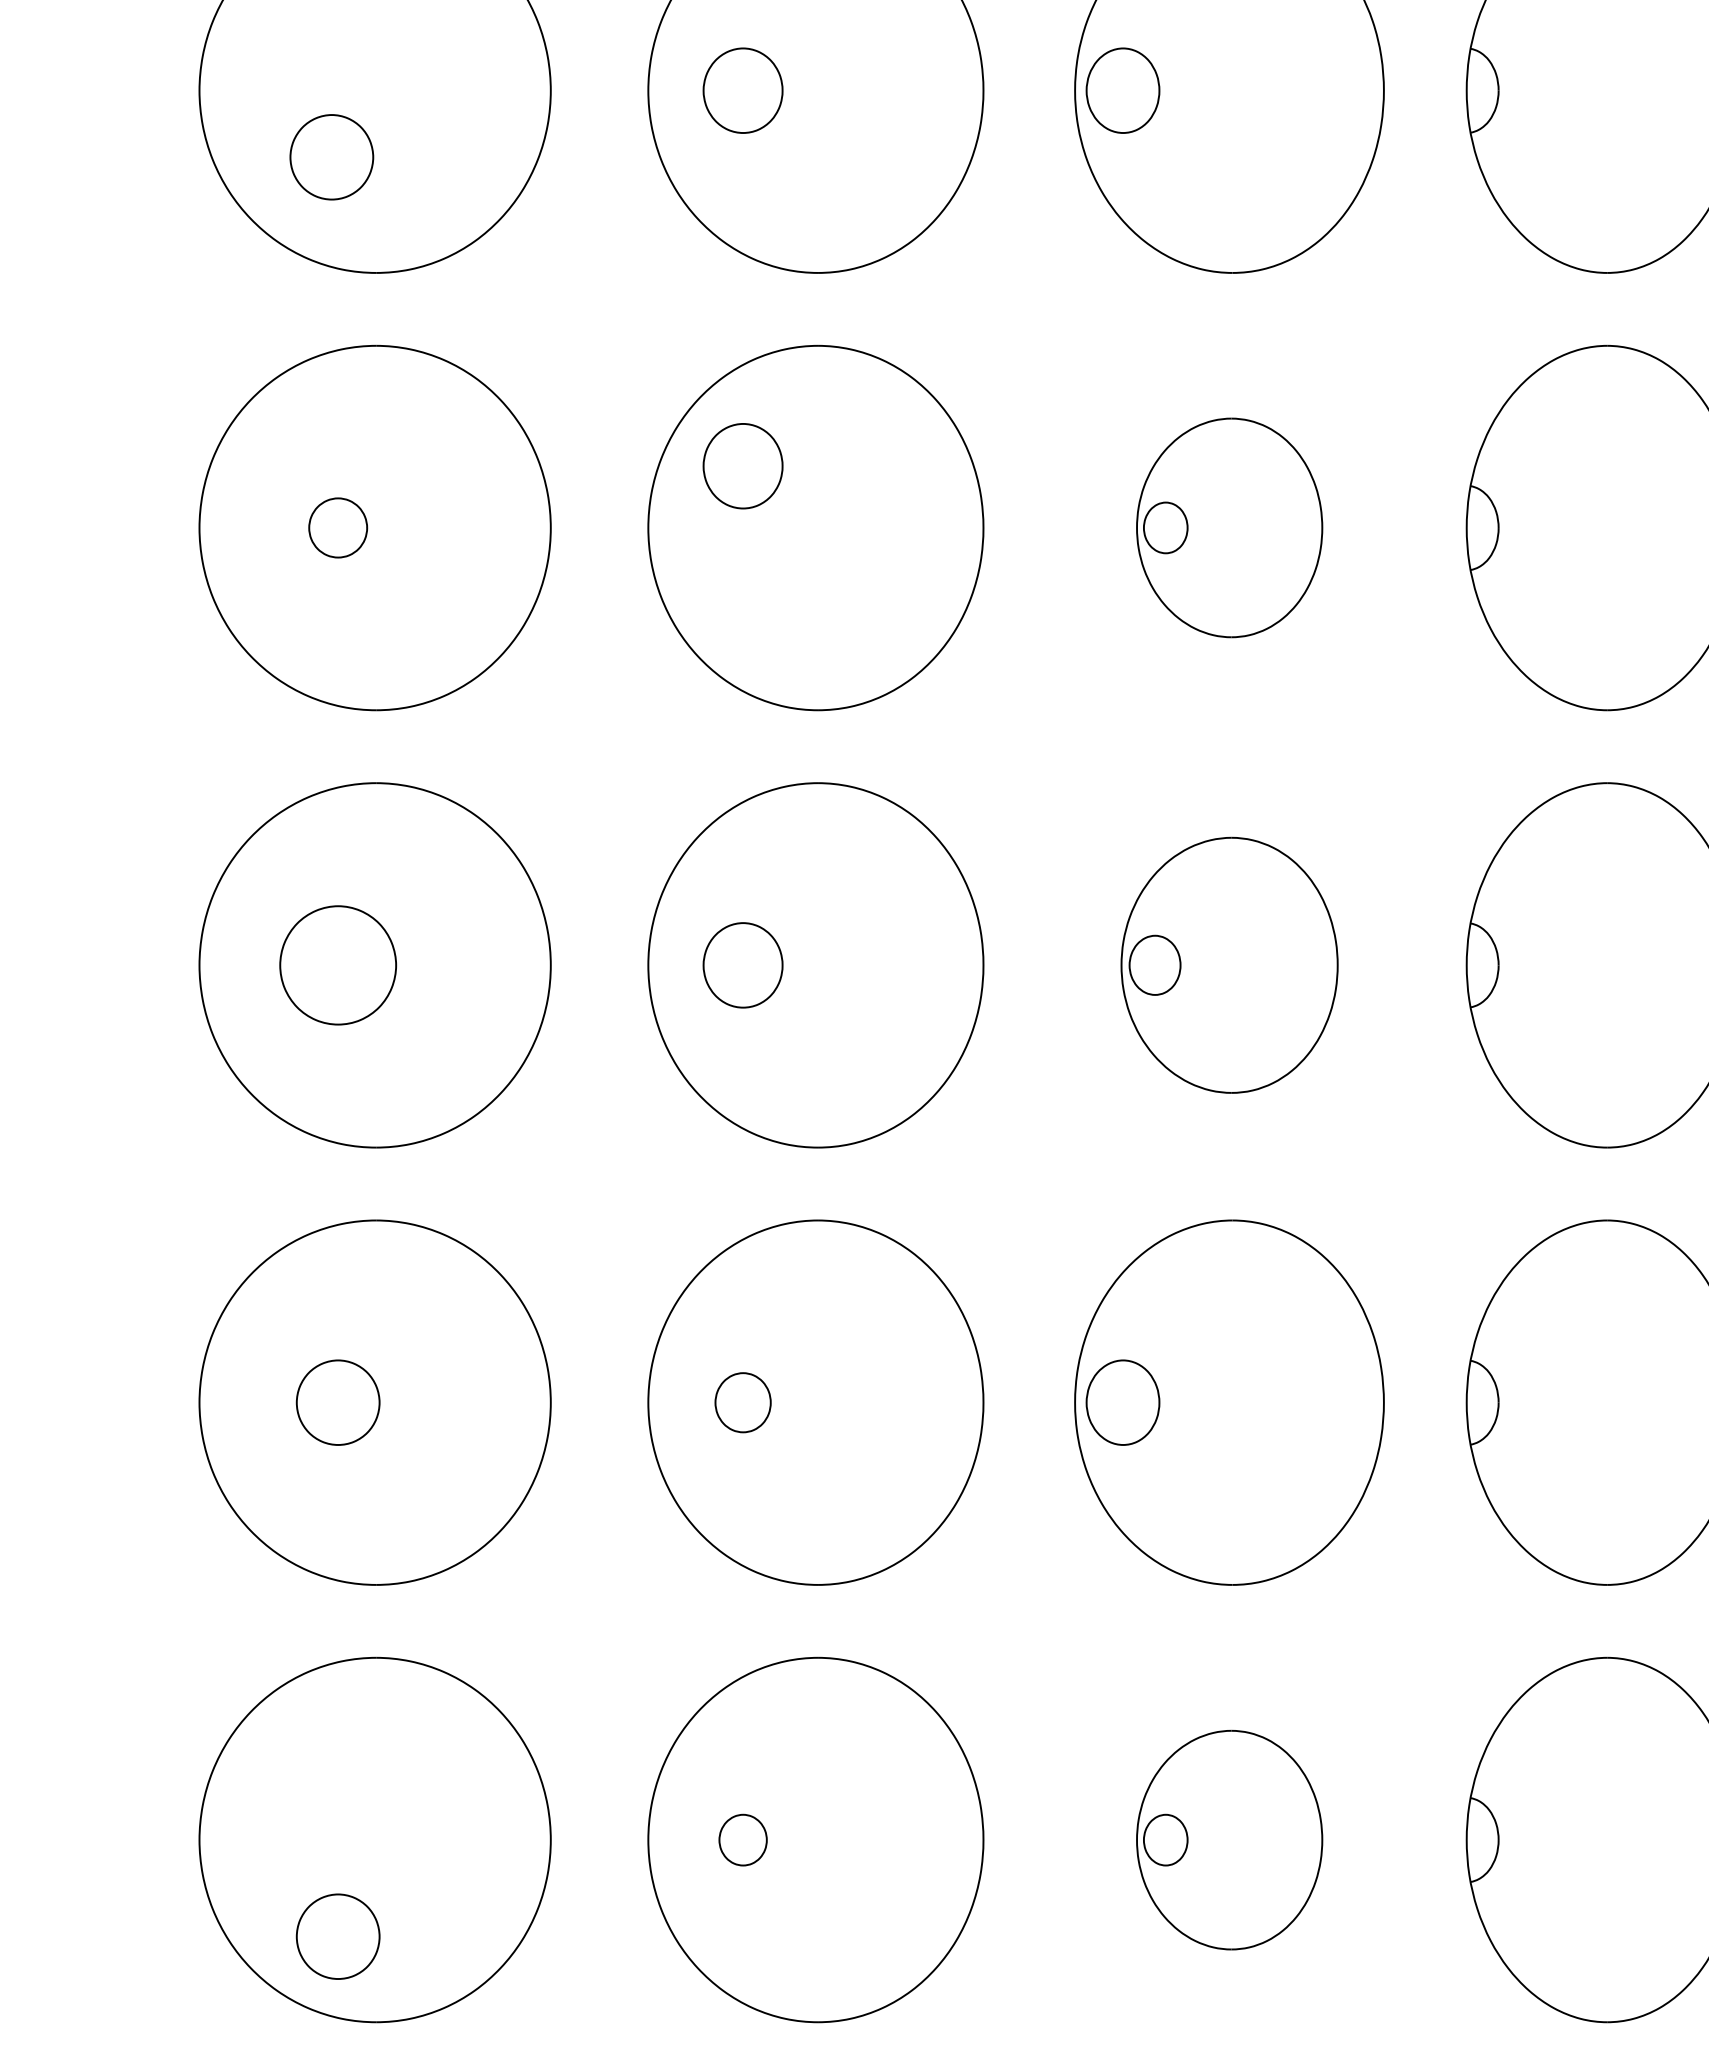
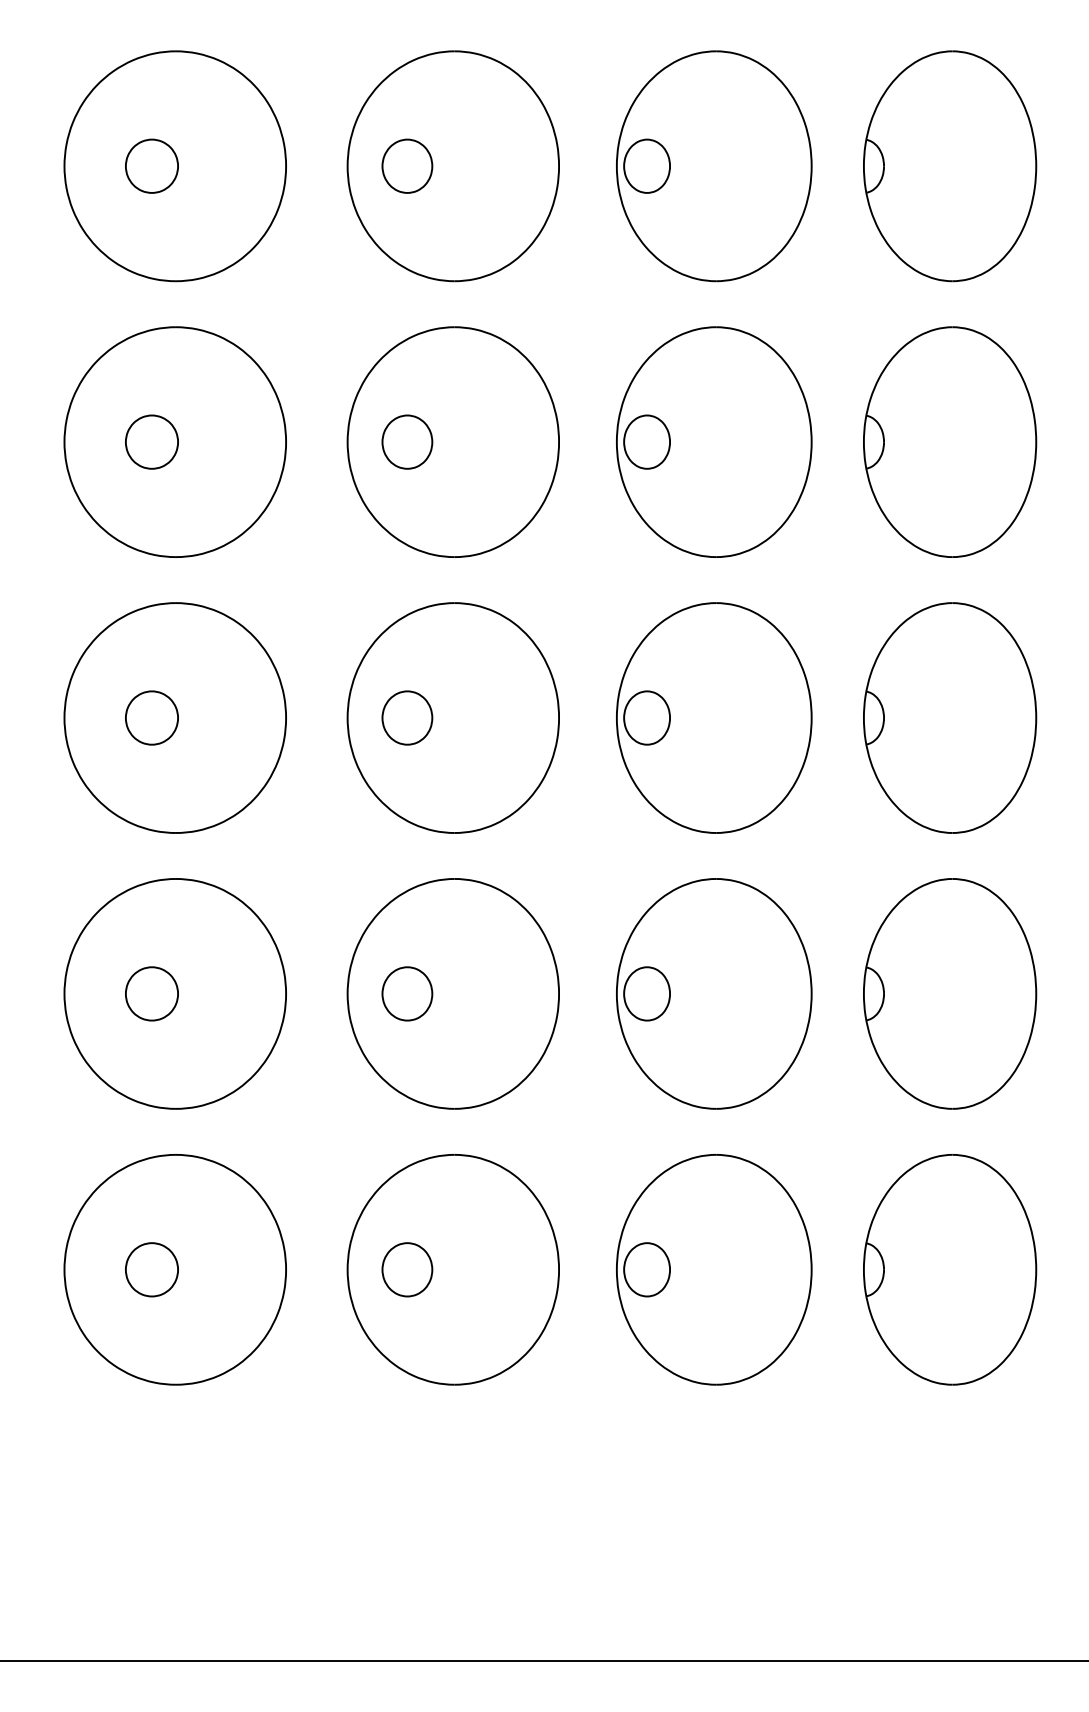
part: (331, 156) -> (151, 165), moved
part: (743, 465) -> (407, 441), moved
part: (337, 526) -> (151, 441), size x1.43
part: (1229, 526) -> (714, 441), size x1.67
part: (337, 964) -> (151, 717), size x0.71
part: (1229, 964) -> (714, 717), size x1.43
part: (743, 1402) -> (407, 993), size x1.43
part: (743, 1839) -> (407, 1269), size x1.67
part: (1229, 1839) -> (714, 1269), size x1.67
part: (337, 1936) -> (151, 1269), moved

